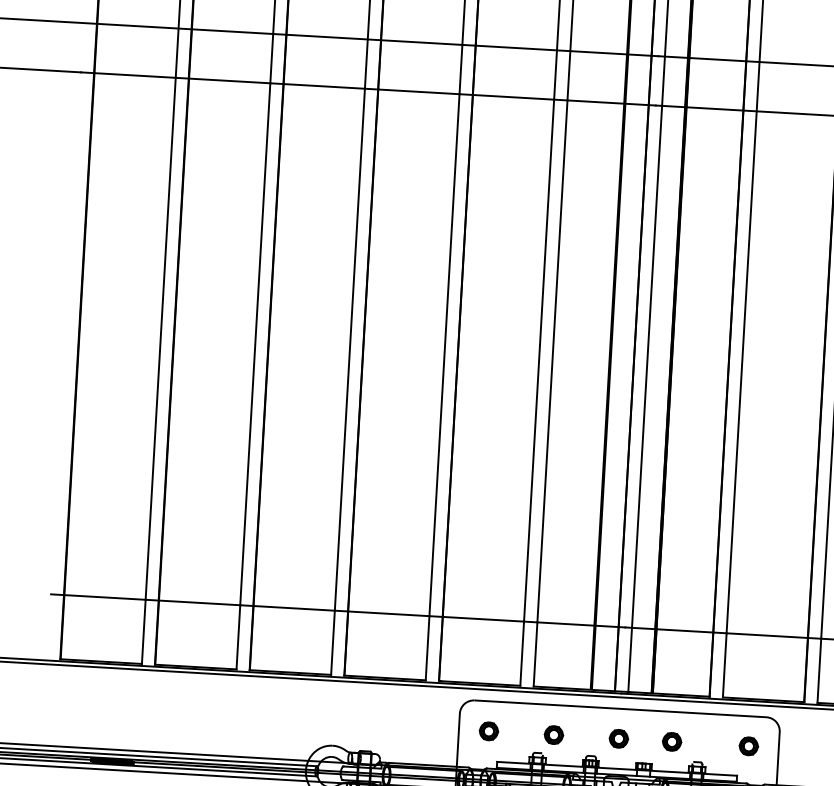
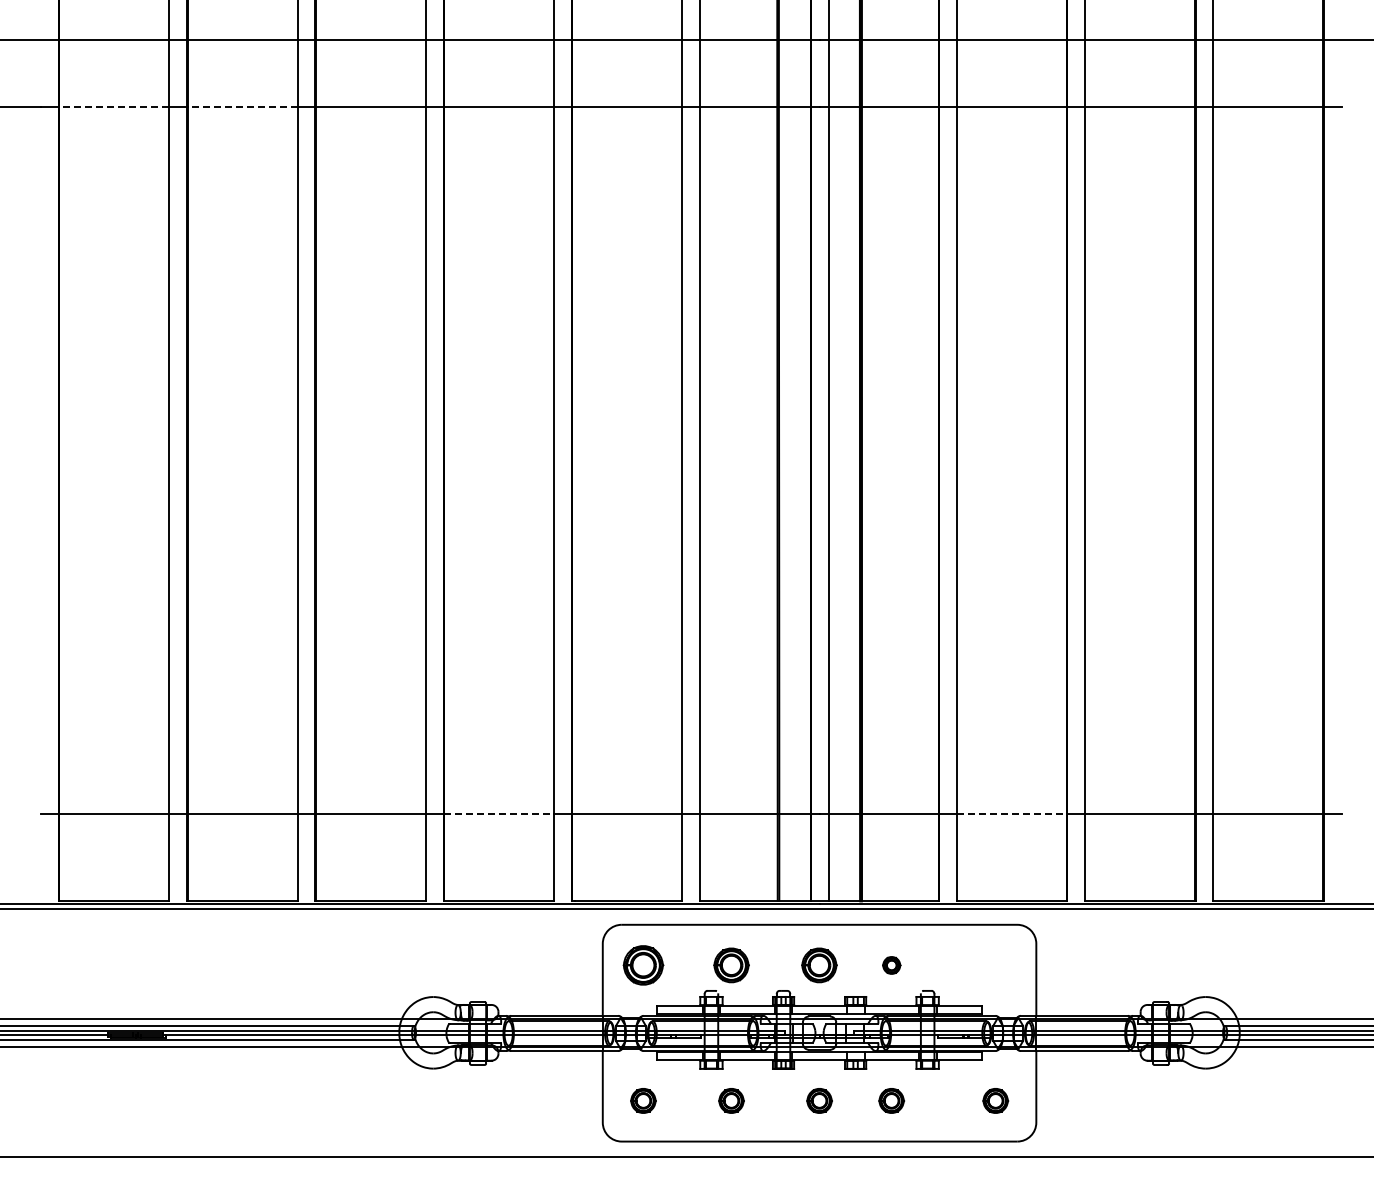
line: (134, 75) -> (113, 106), solid -> dashed
line: (229, 80) -> (242, 106), solid -> dashed
line: (389, 613) -> (499, 814), solid -> dashed
line: (767, 635) -> (1012, 814), solid -> dashed
part: (488, 731) -> (643, 965), size x1.6
part: (553, 735) -> (731, 965), size x1.4
part: (618, 738) -> (819, 965), size x1.4
part: (671, 741) -> (891, 965), size x0.7
part: (748, 746) -> (995, 965), removed

